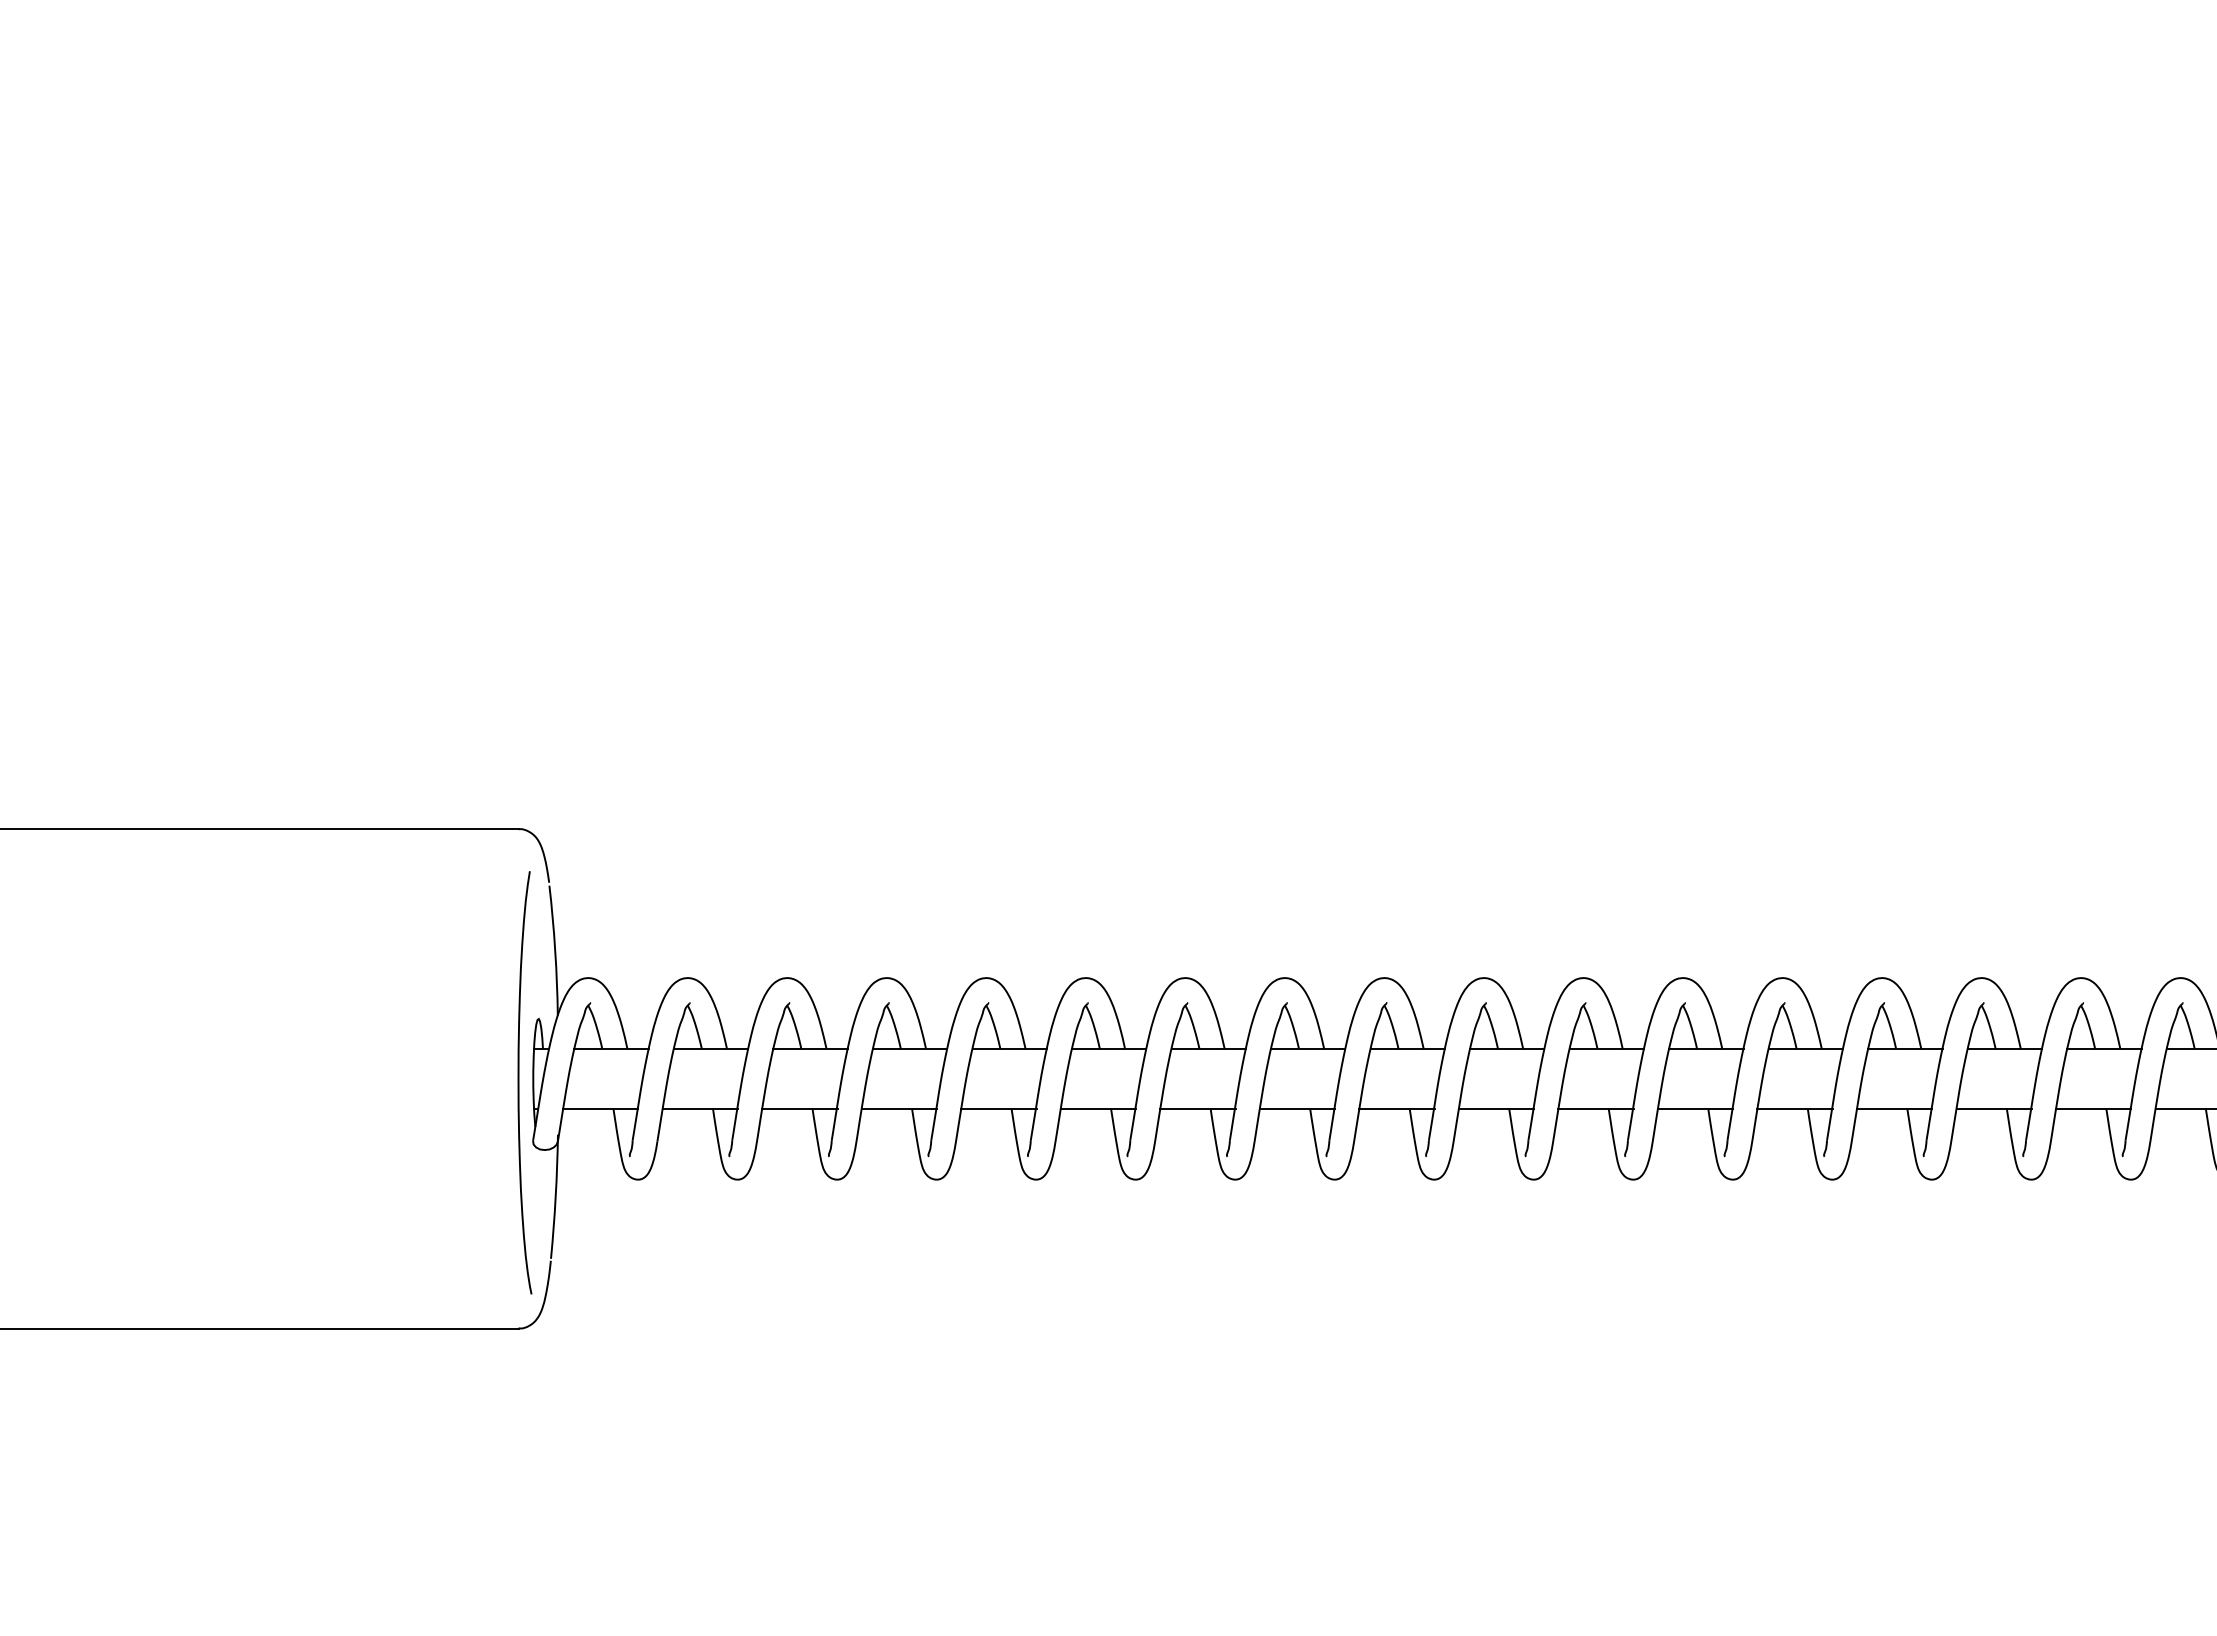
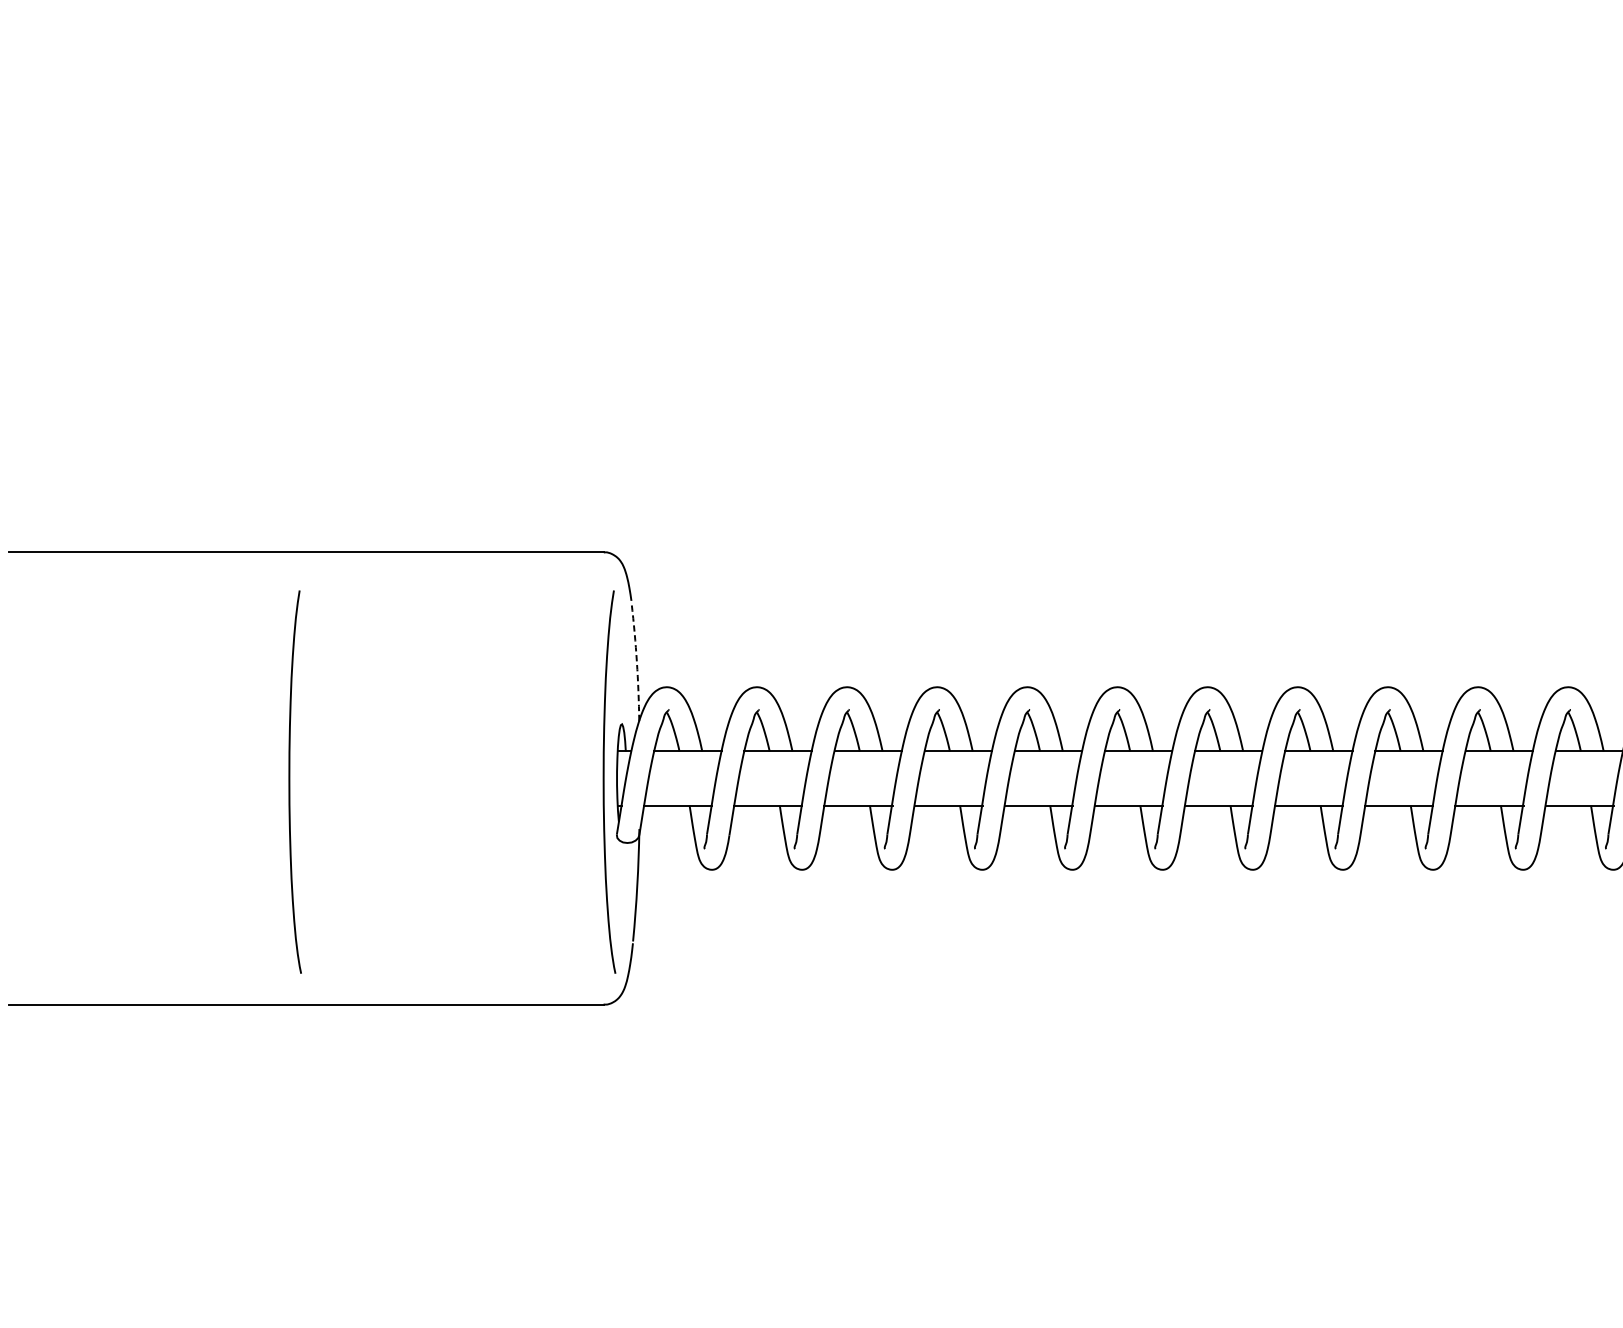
arc: (555, 950) -> (637, 662), solid -> dashed
curve: (172, 1082) -> (290, 781), added

